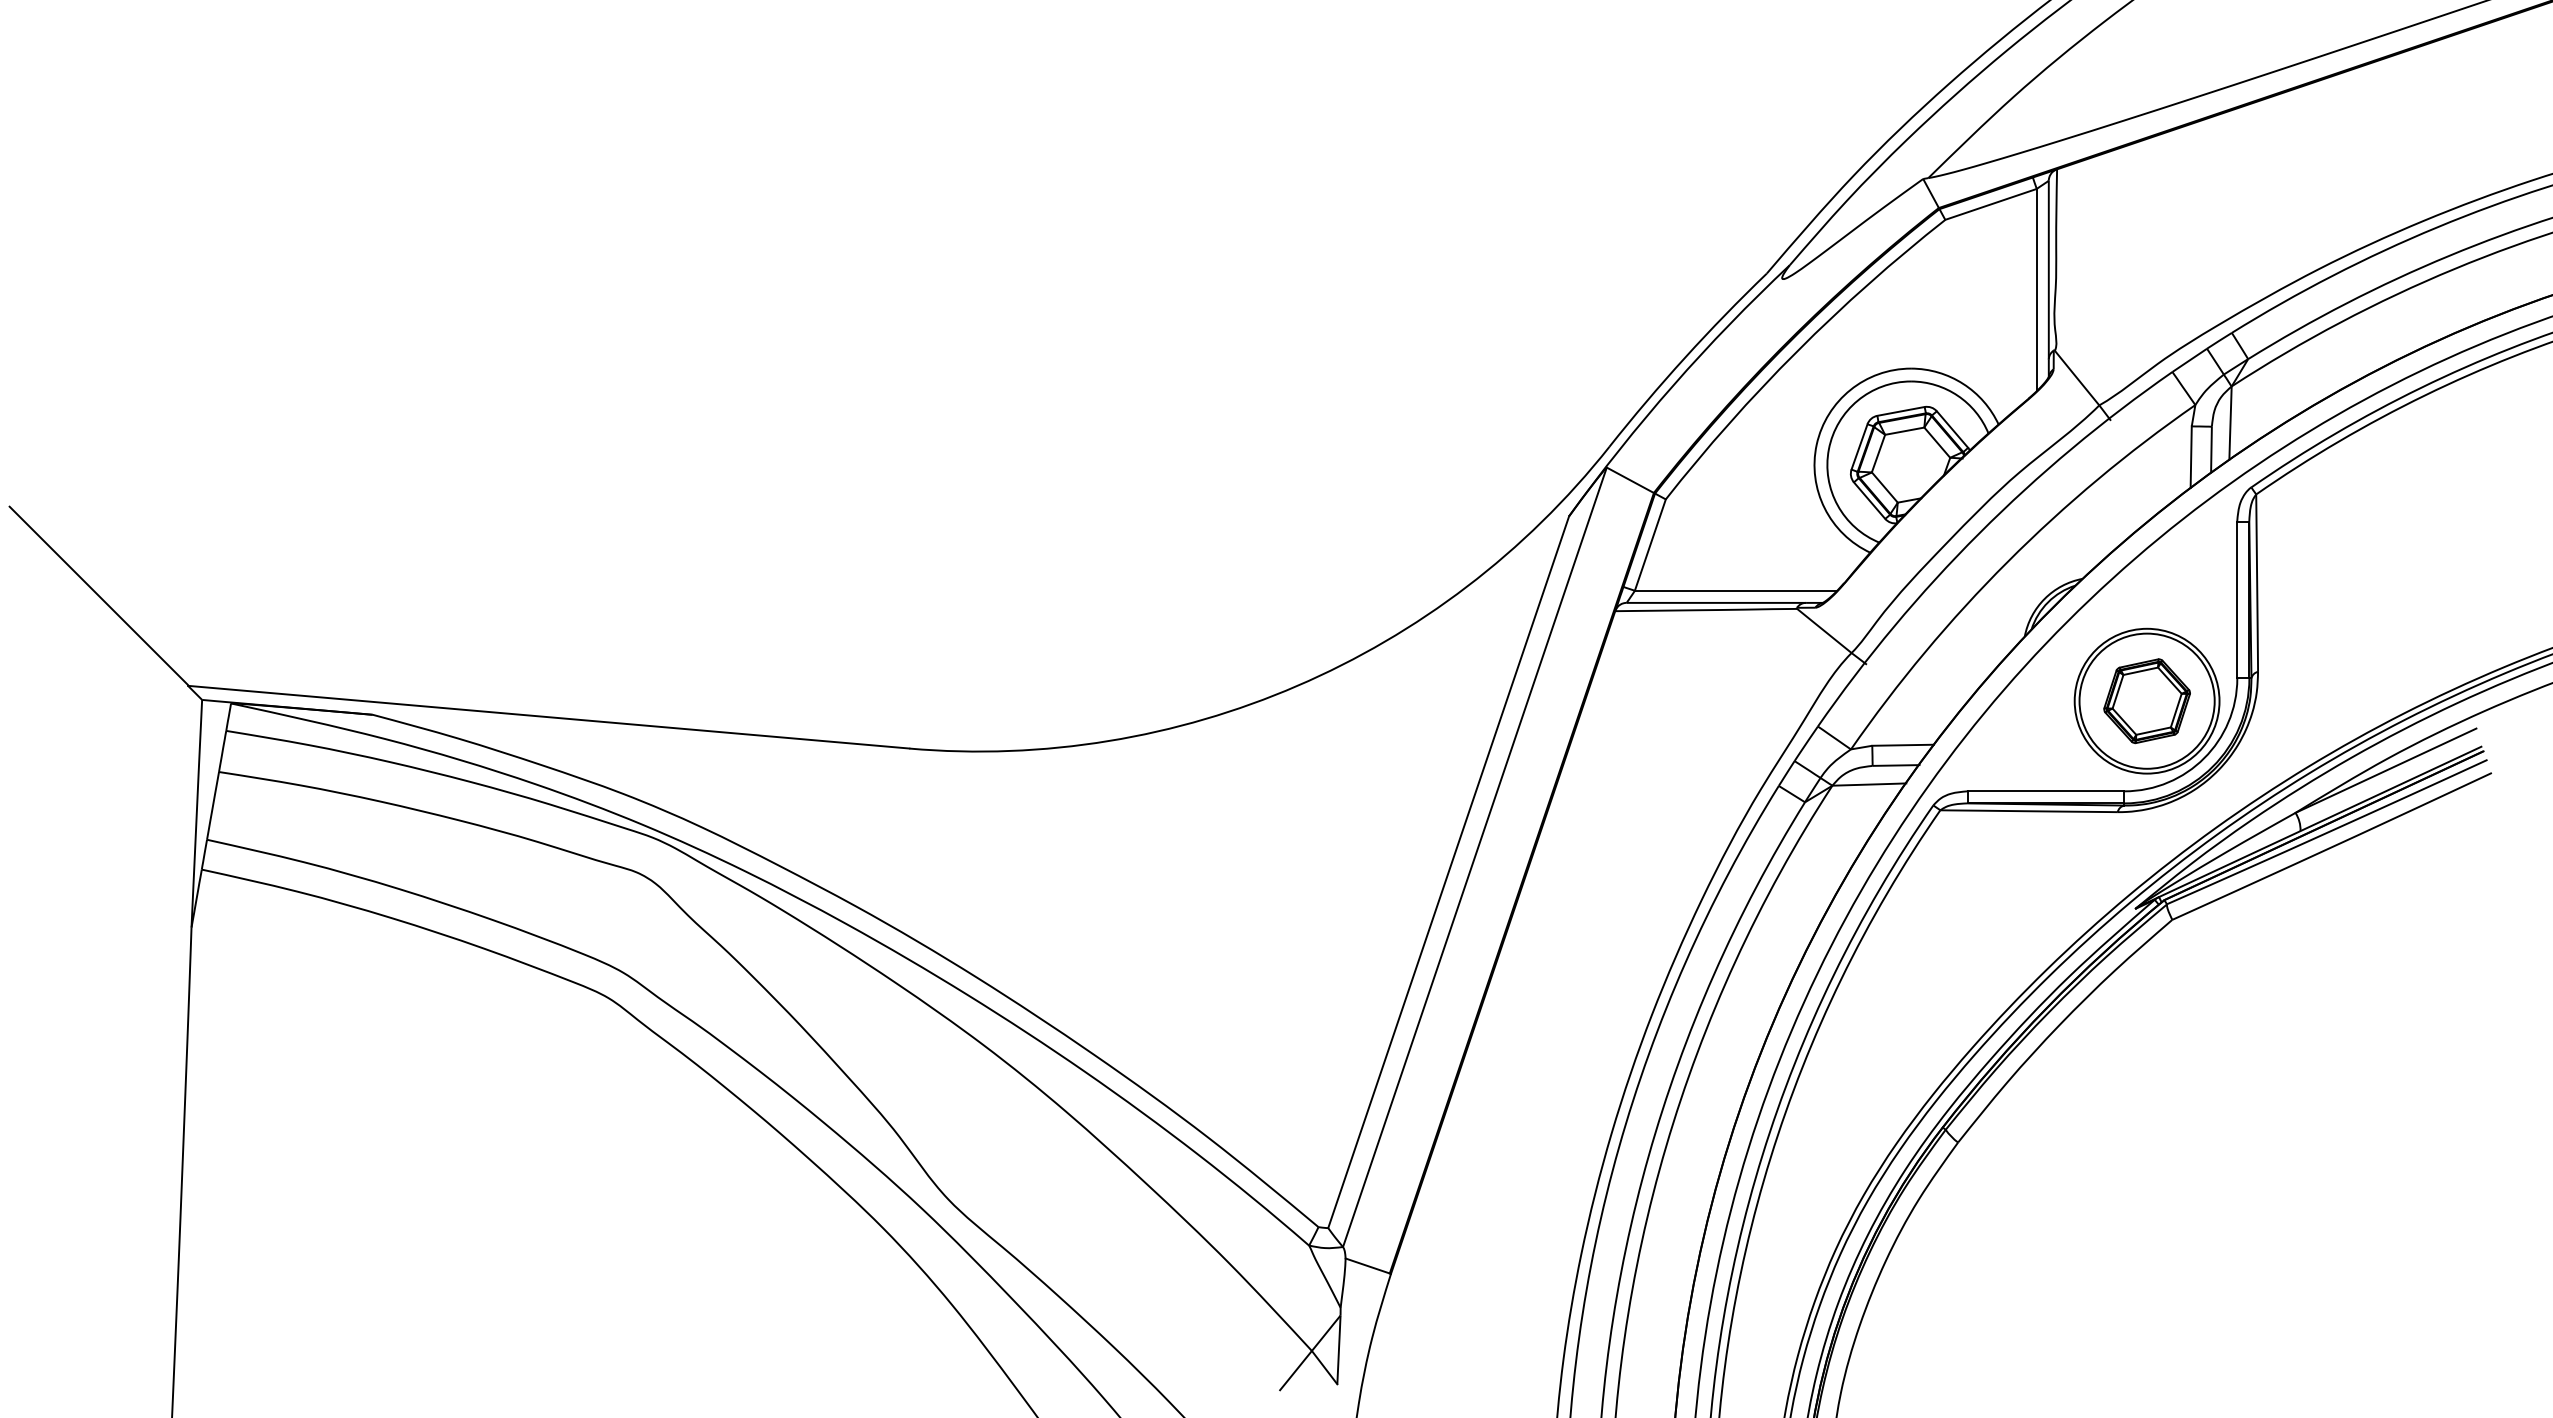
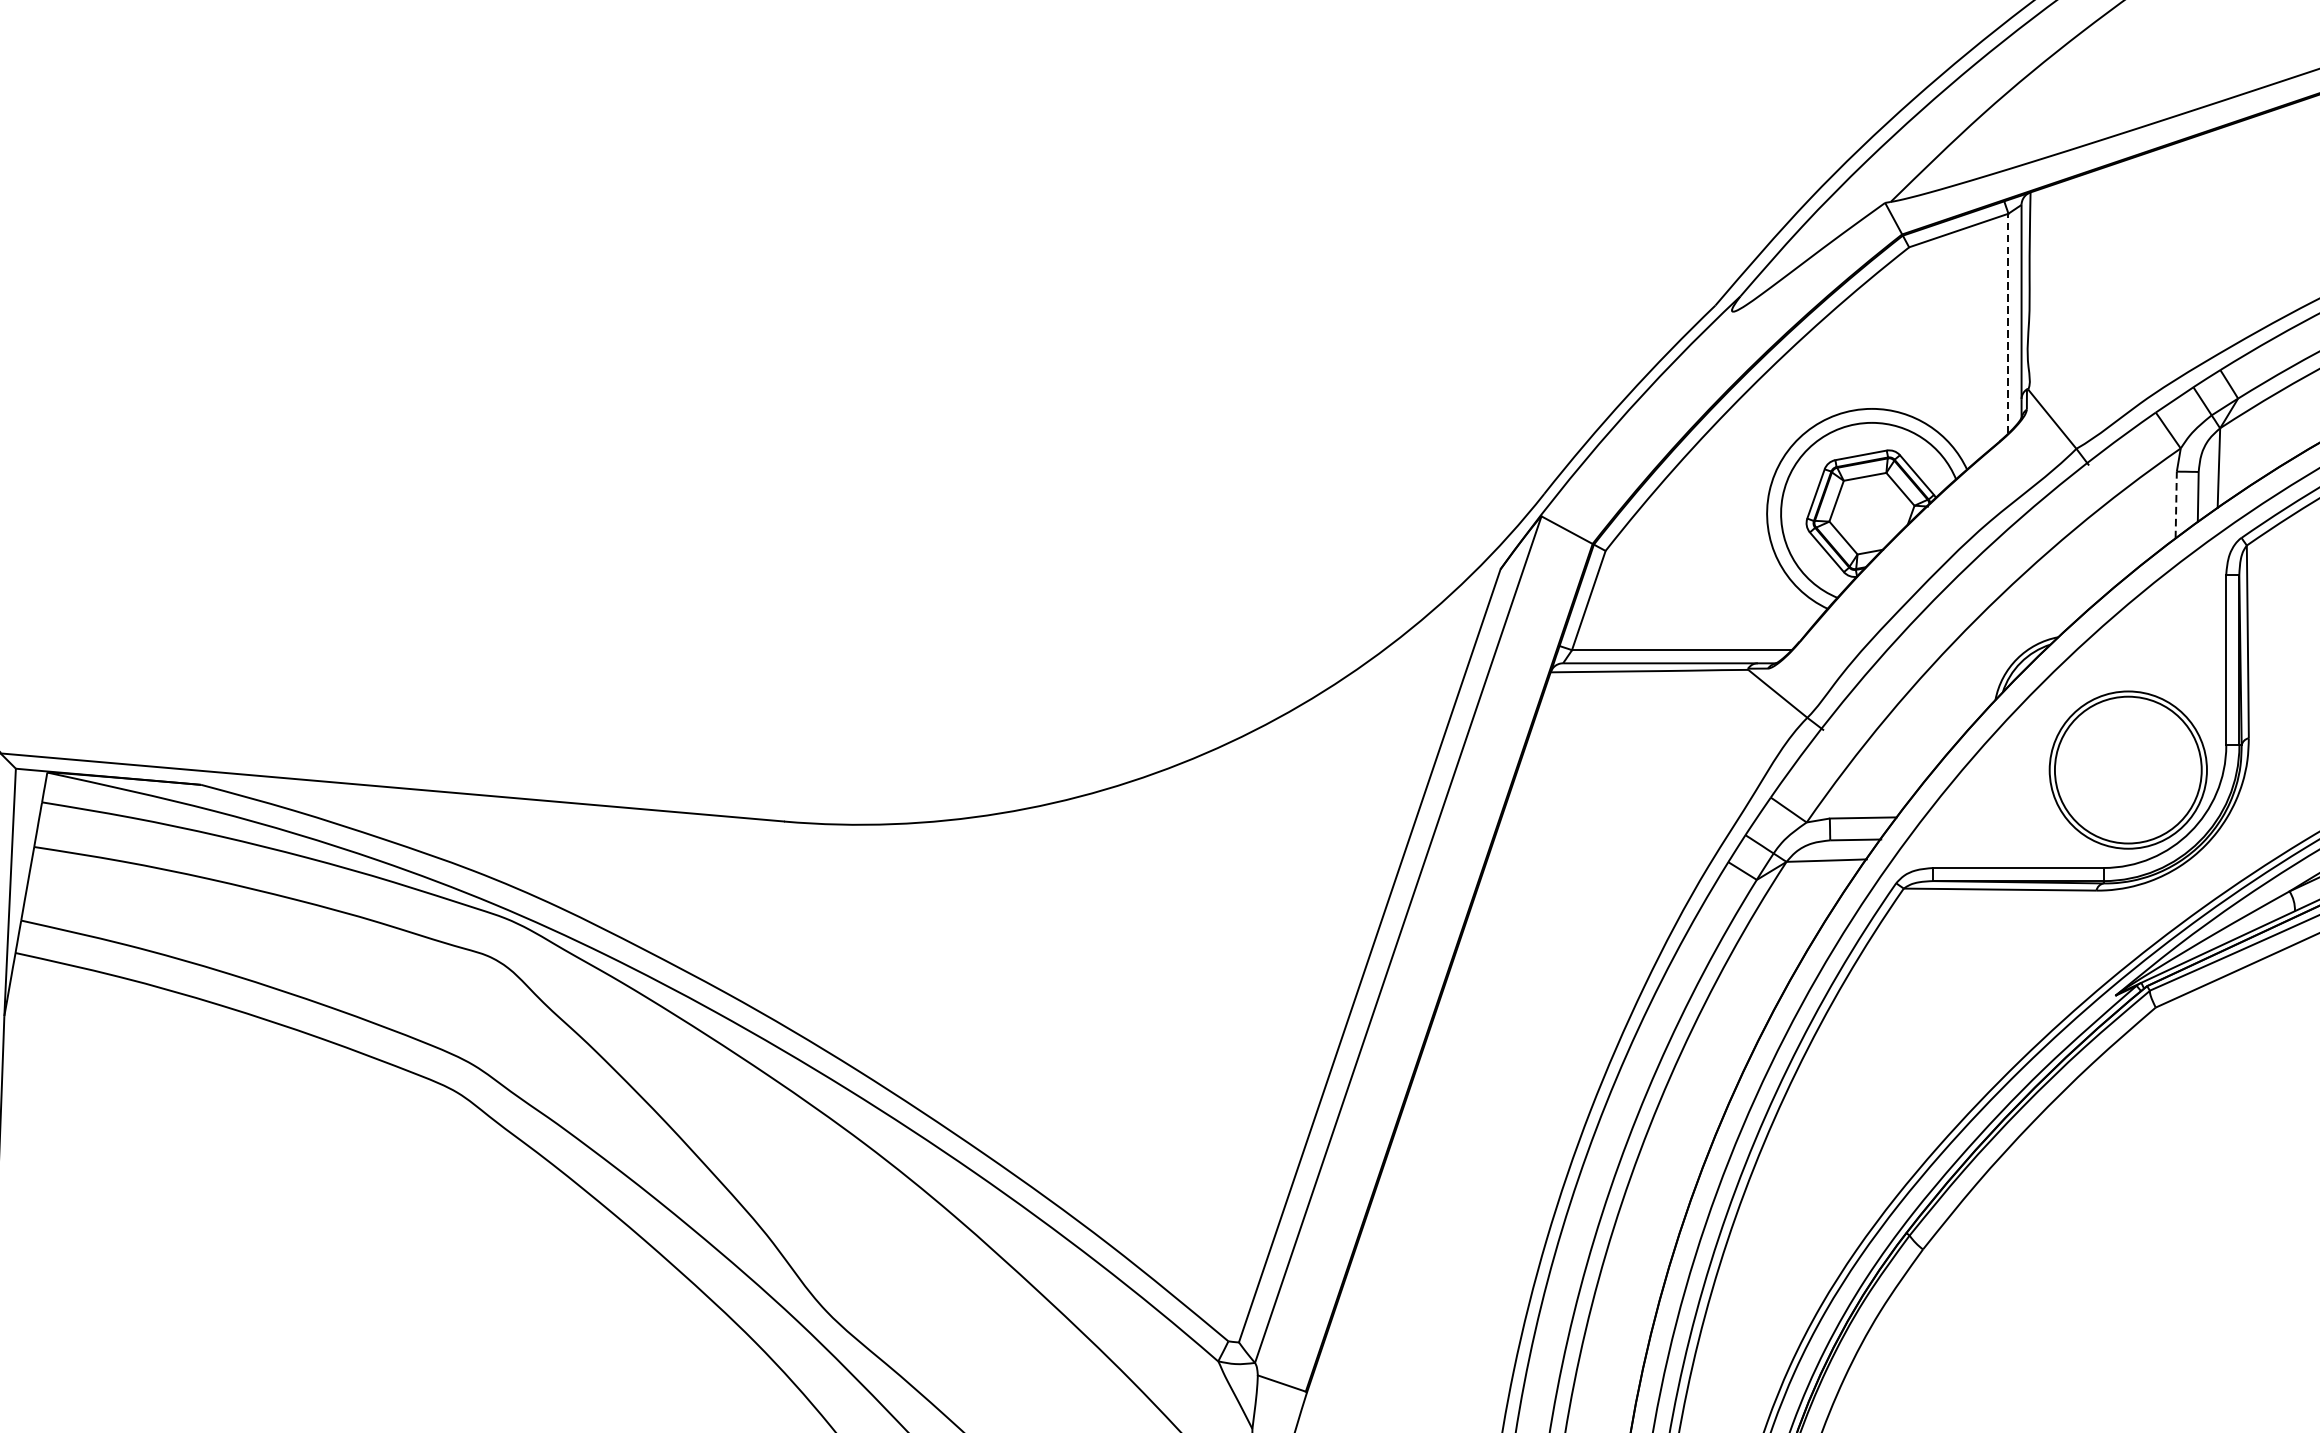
line: (2036, 289) -> (2008, 322), solid -> dashed
line: (2191, 457) -> (2176, 505), solid -> dashed
part: (2146, 701) -> (2127, 770), removed

